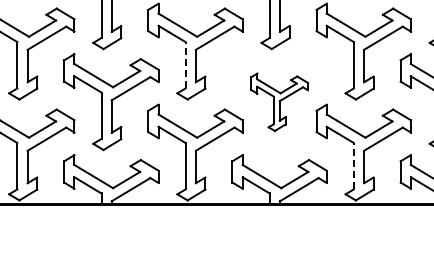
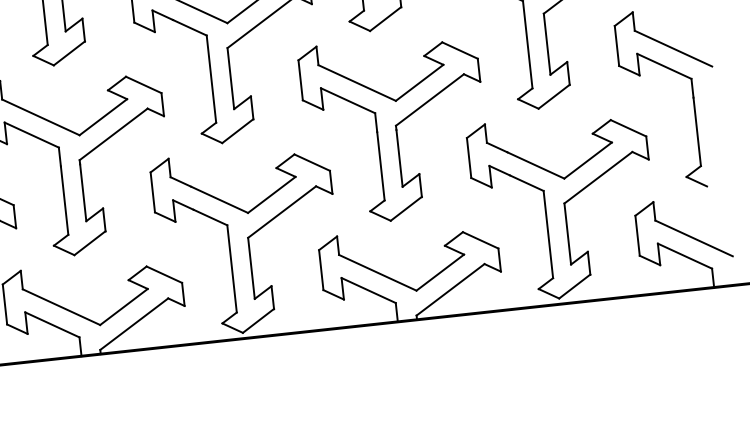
line: (185, 64) -> (211, 77), dashed -> solid
part: (279, 102) -> (395, 129), size x1.67
line: (353, 165) -> (547, 233), dashed -> solid

